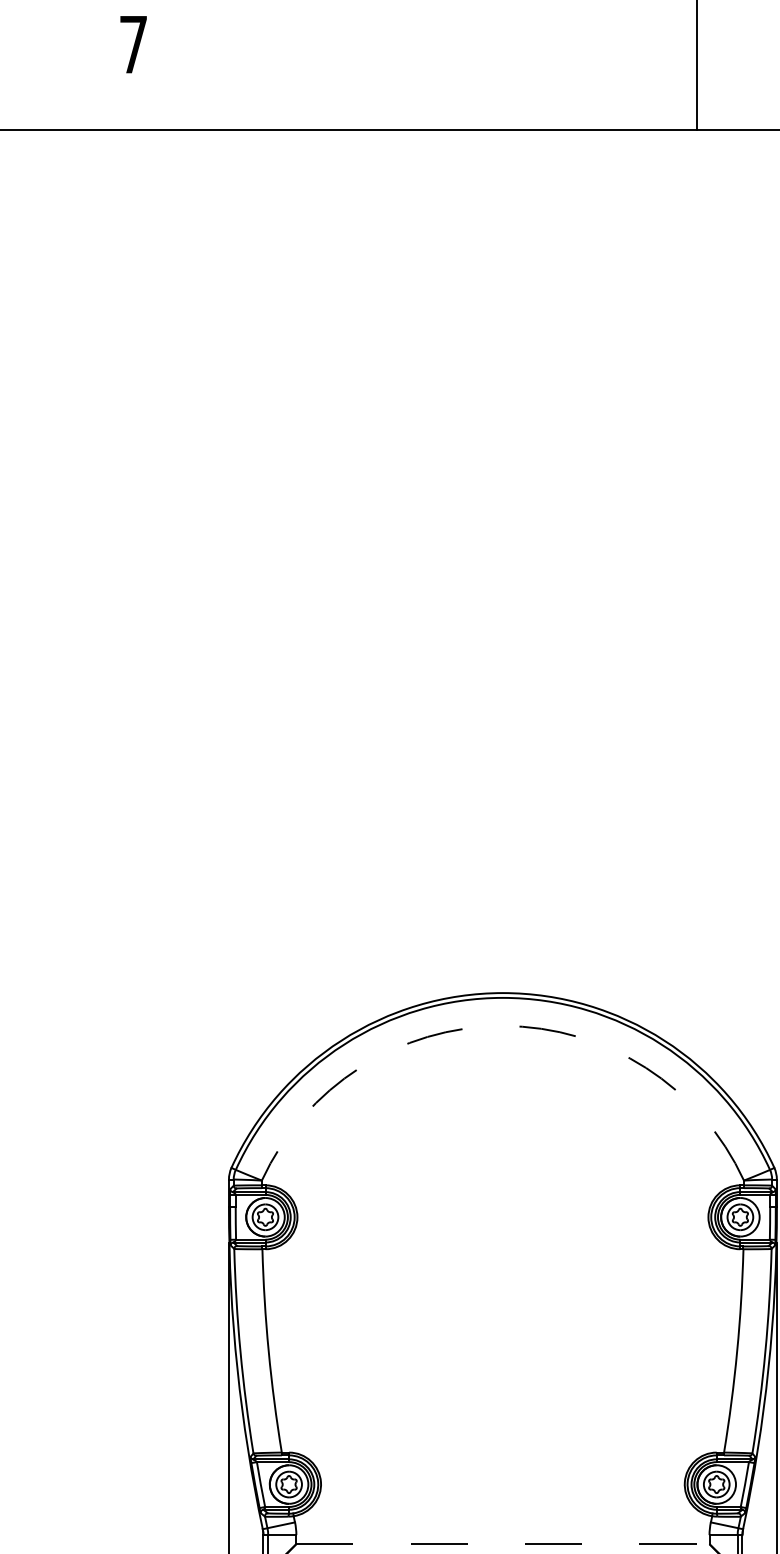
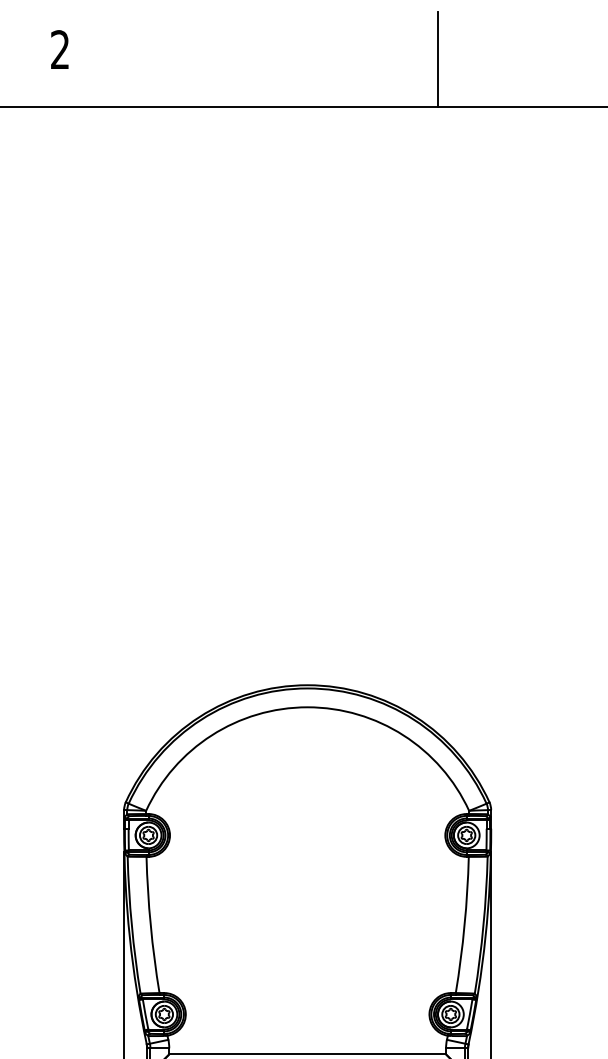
text: (134, 44) -> (60, 49), 7 -> 2
arc: (502, 1026) -> (307, 707), dashed -> solid
line: (504, 1544) -> (308, 1054), dashed -> solid

